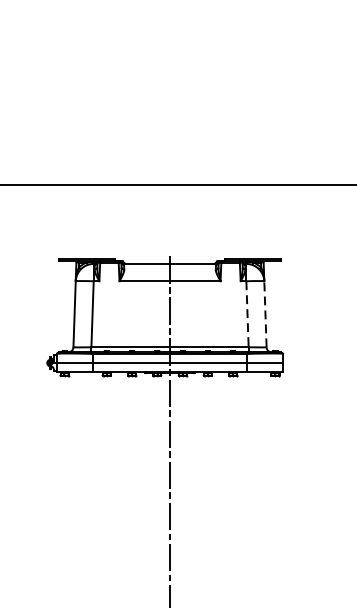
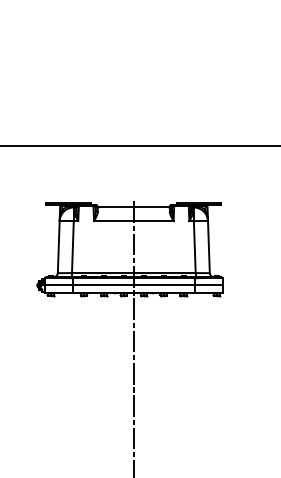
line: (247, 314) -> (194, 247), dashed -> solid
line: (264, 314) -> (208, 247), dashed -> solid

